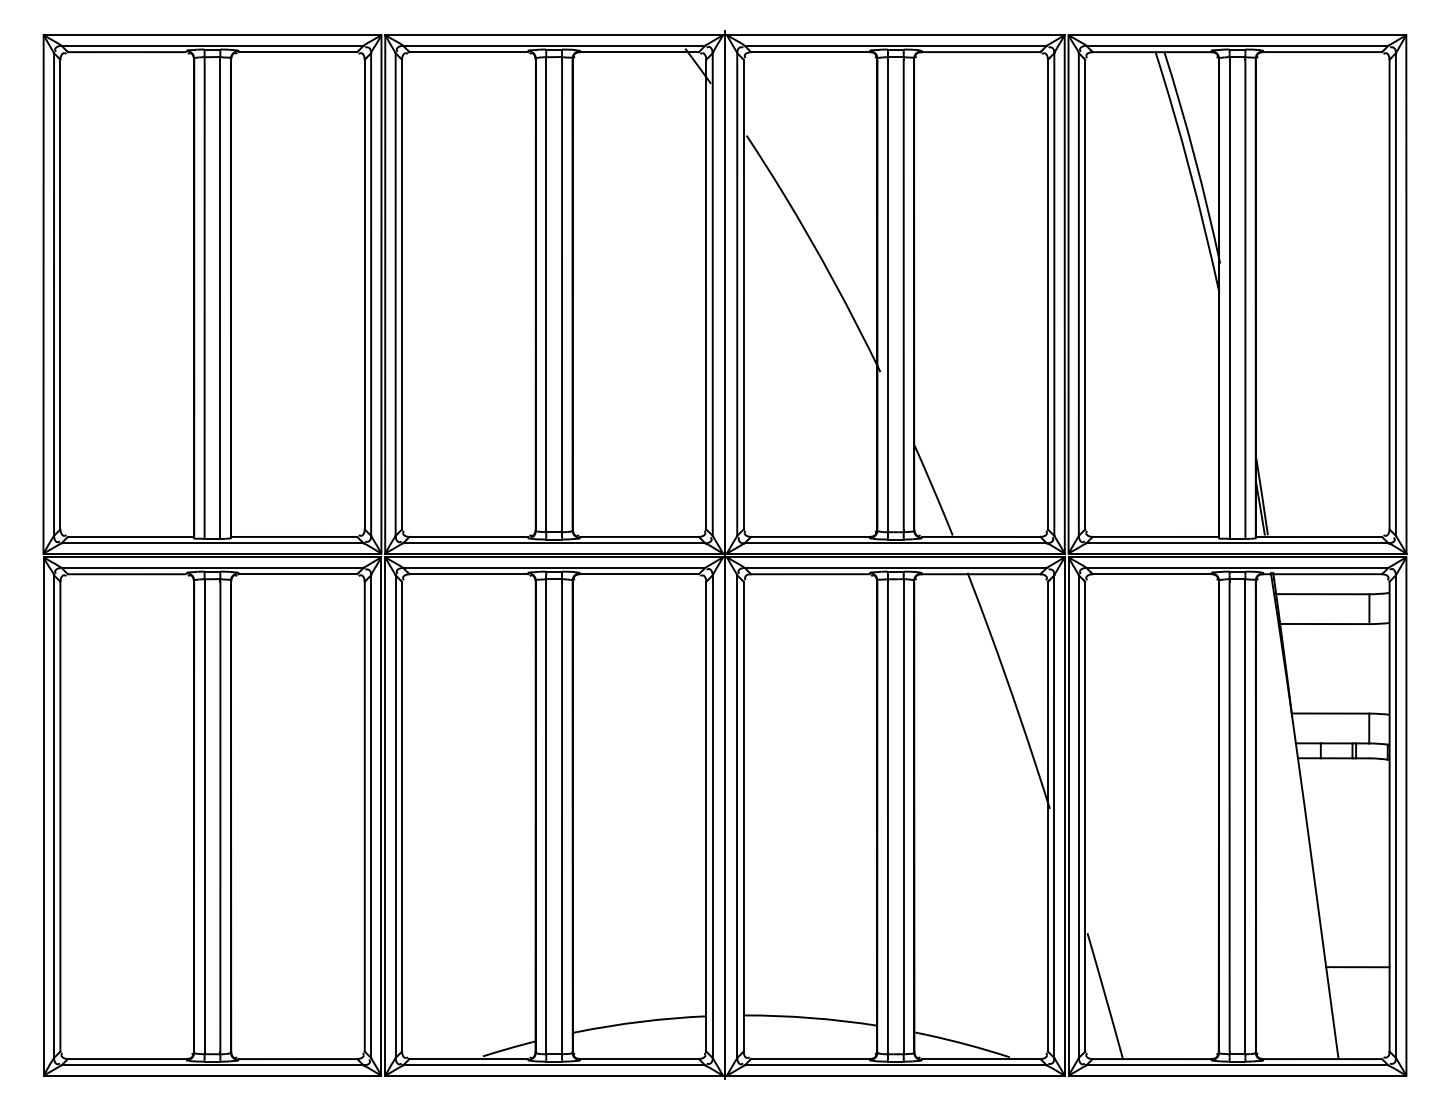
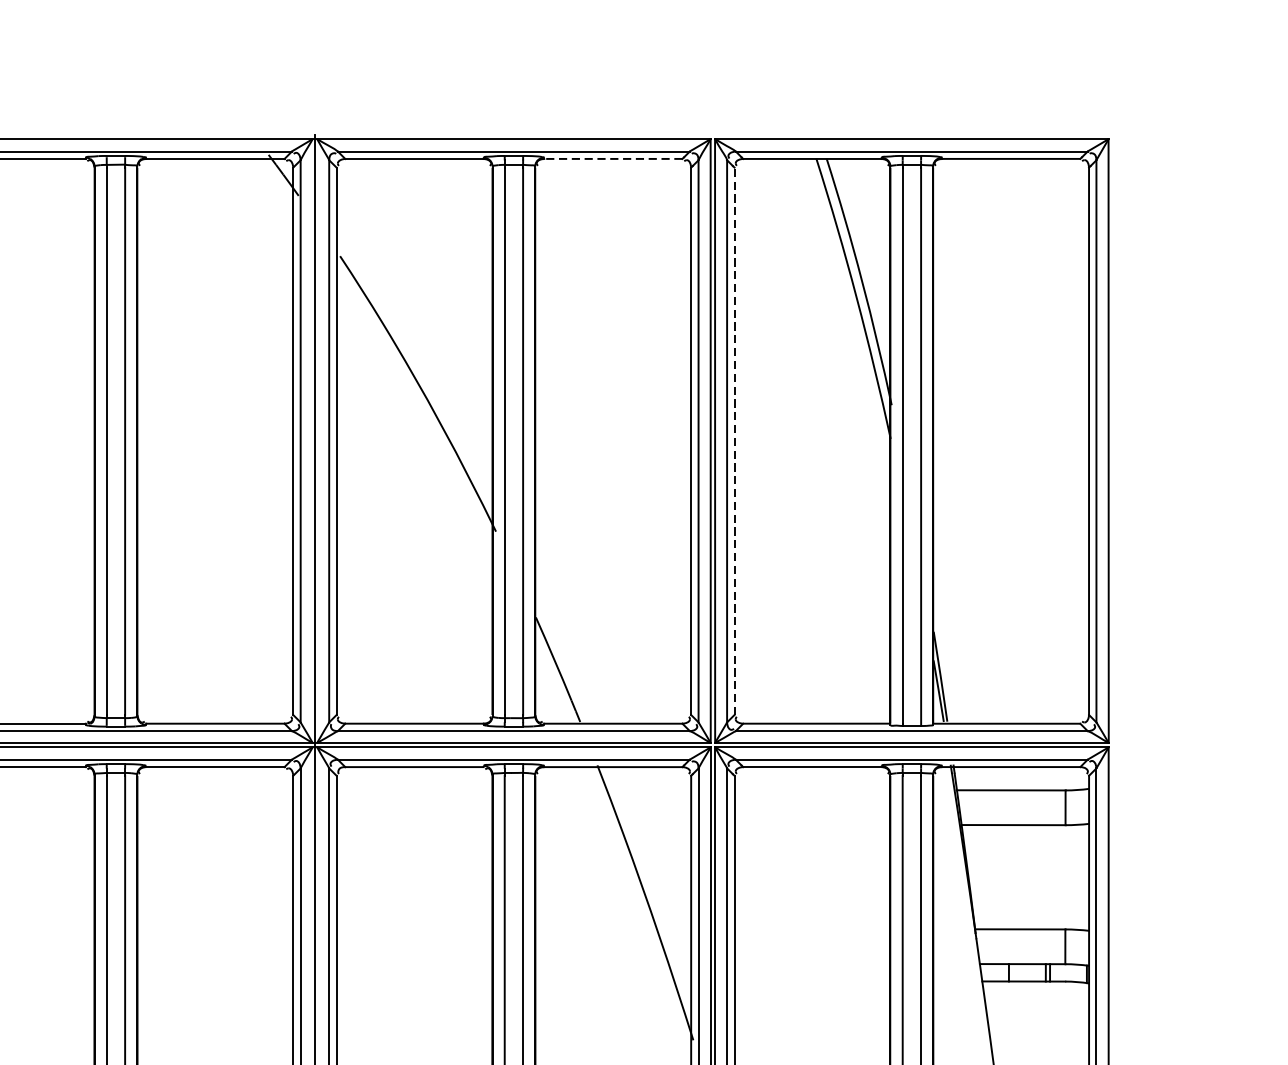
line: (980, 52) -> (612, 159), solid -> dashed
line: (1085, 294) -> (734, 441), solid -> dashed

